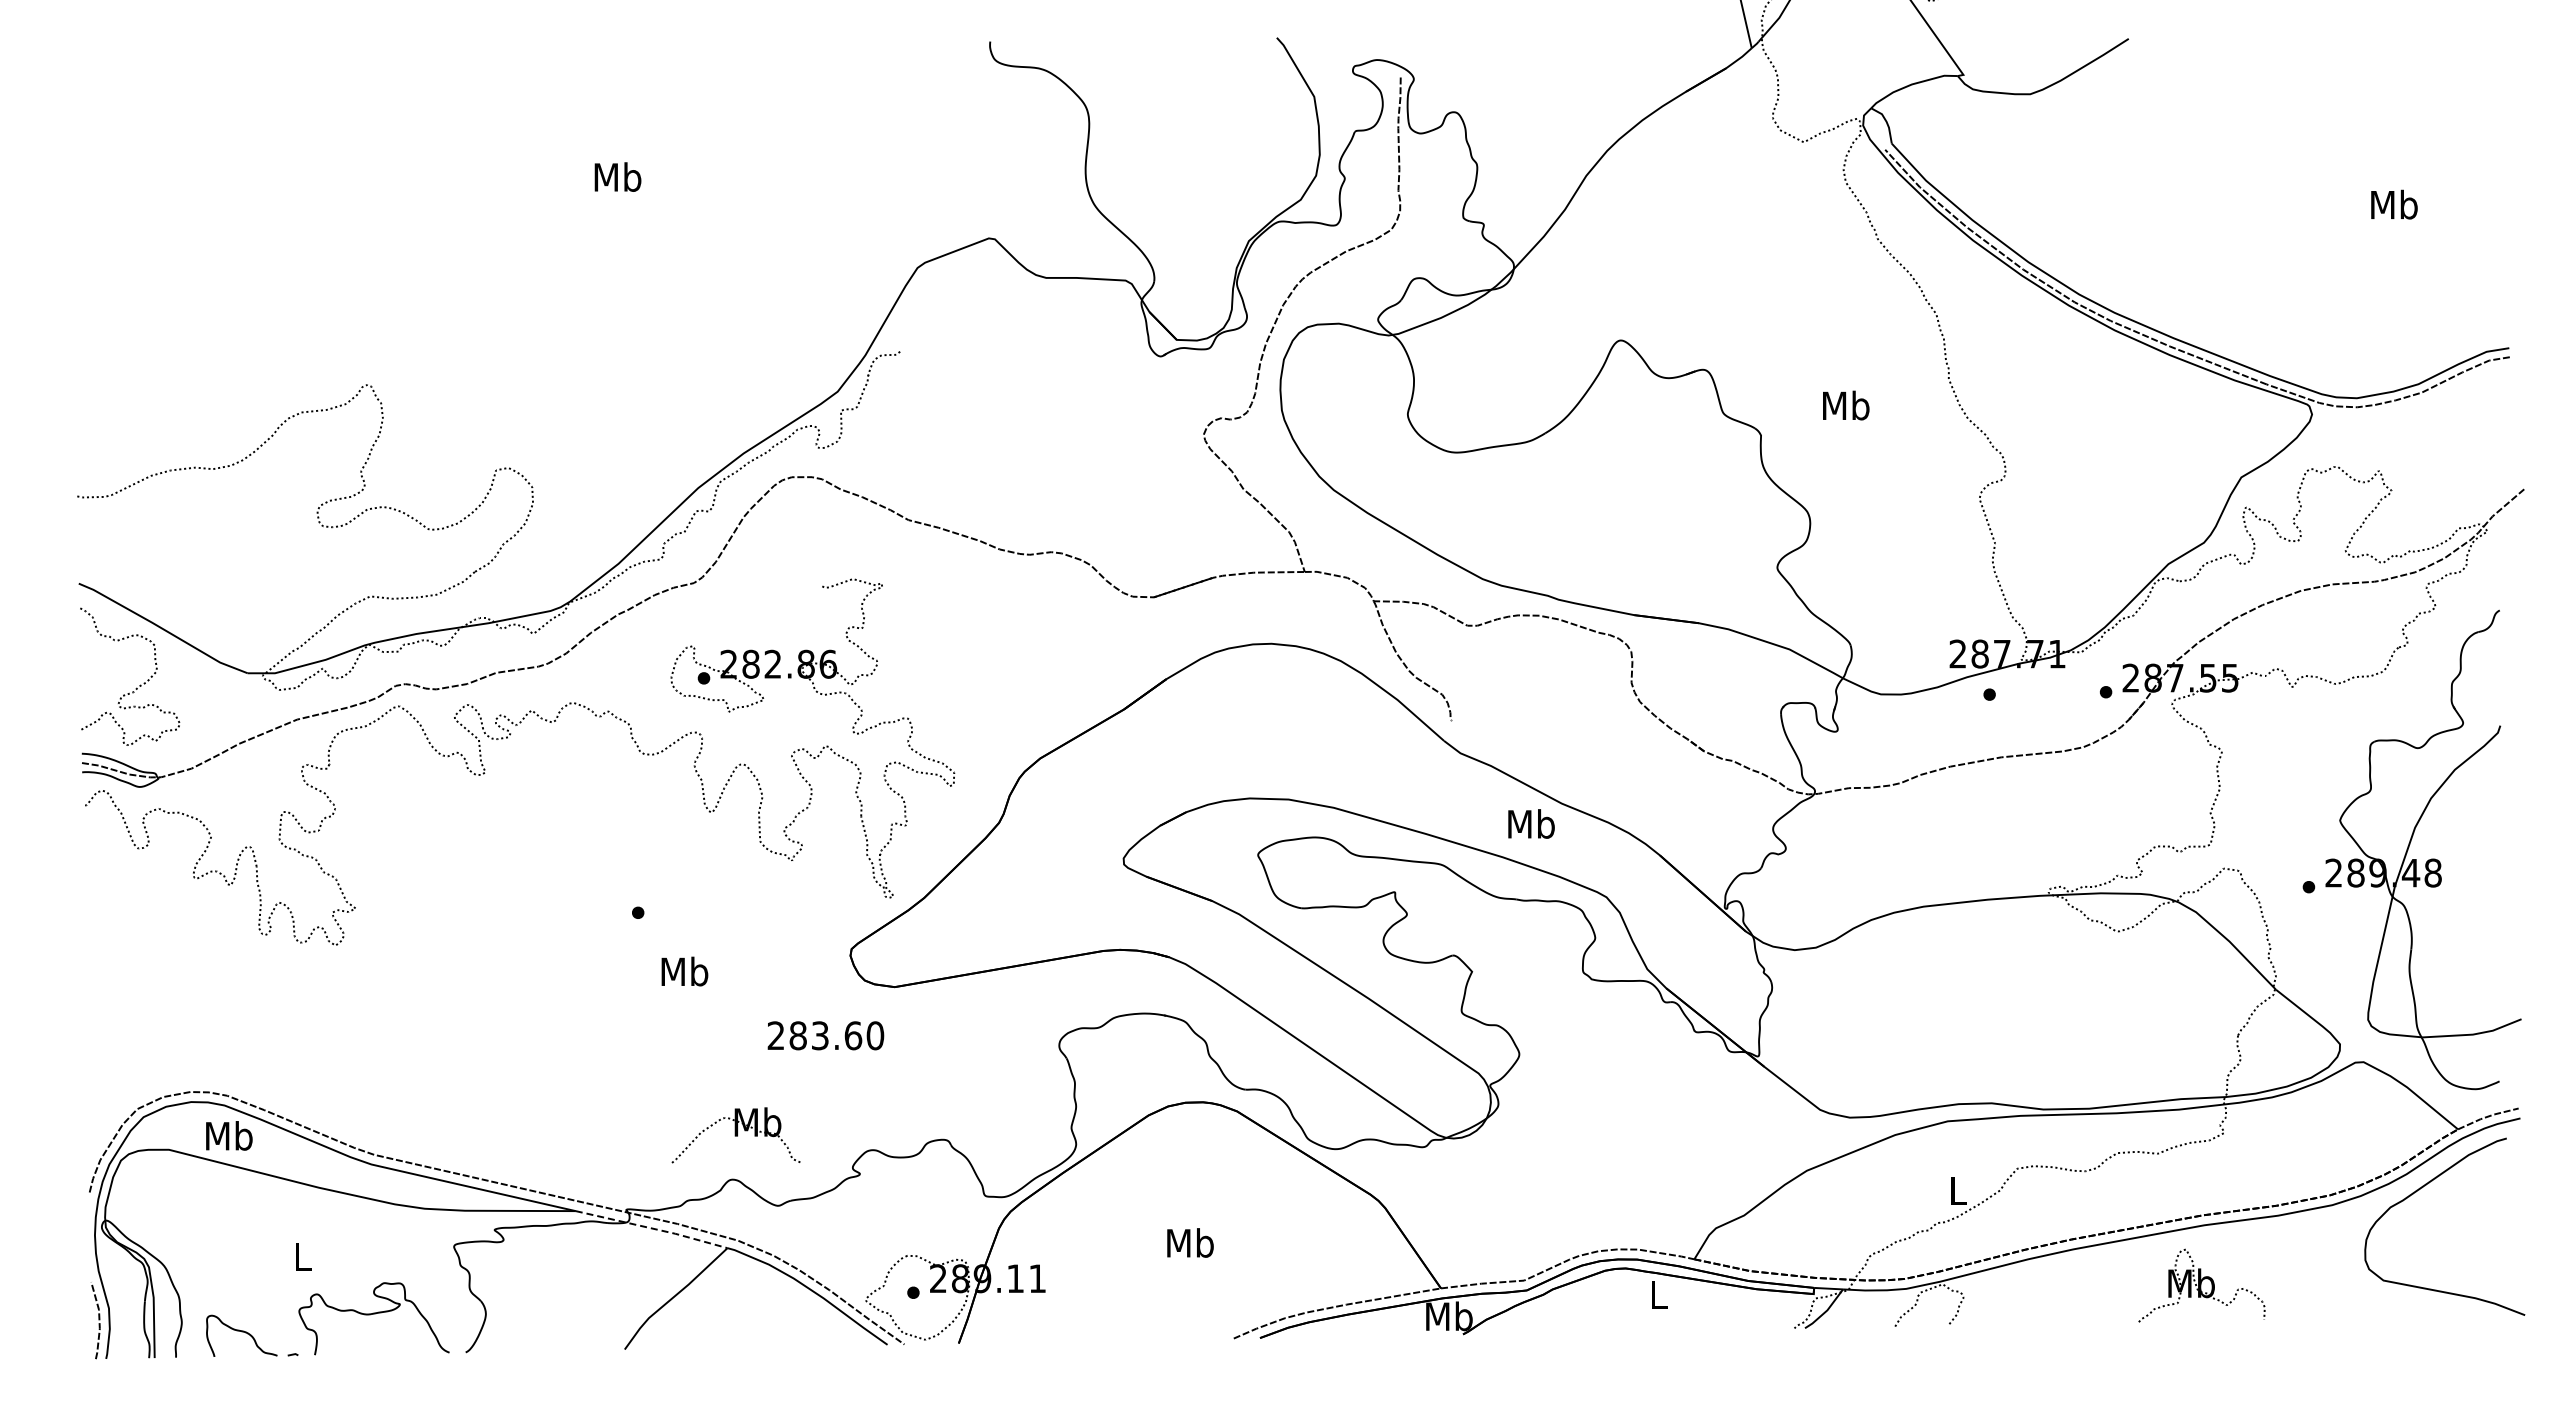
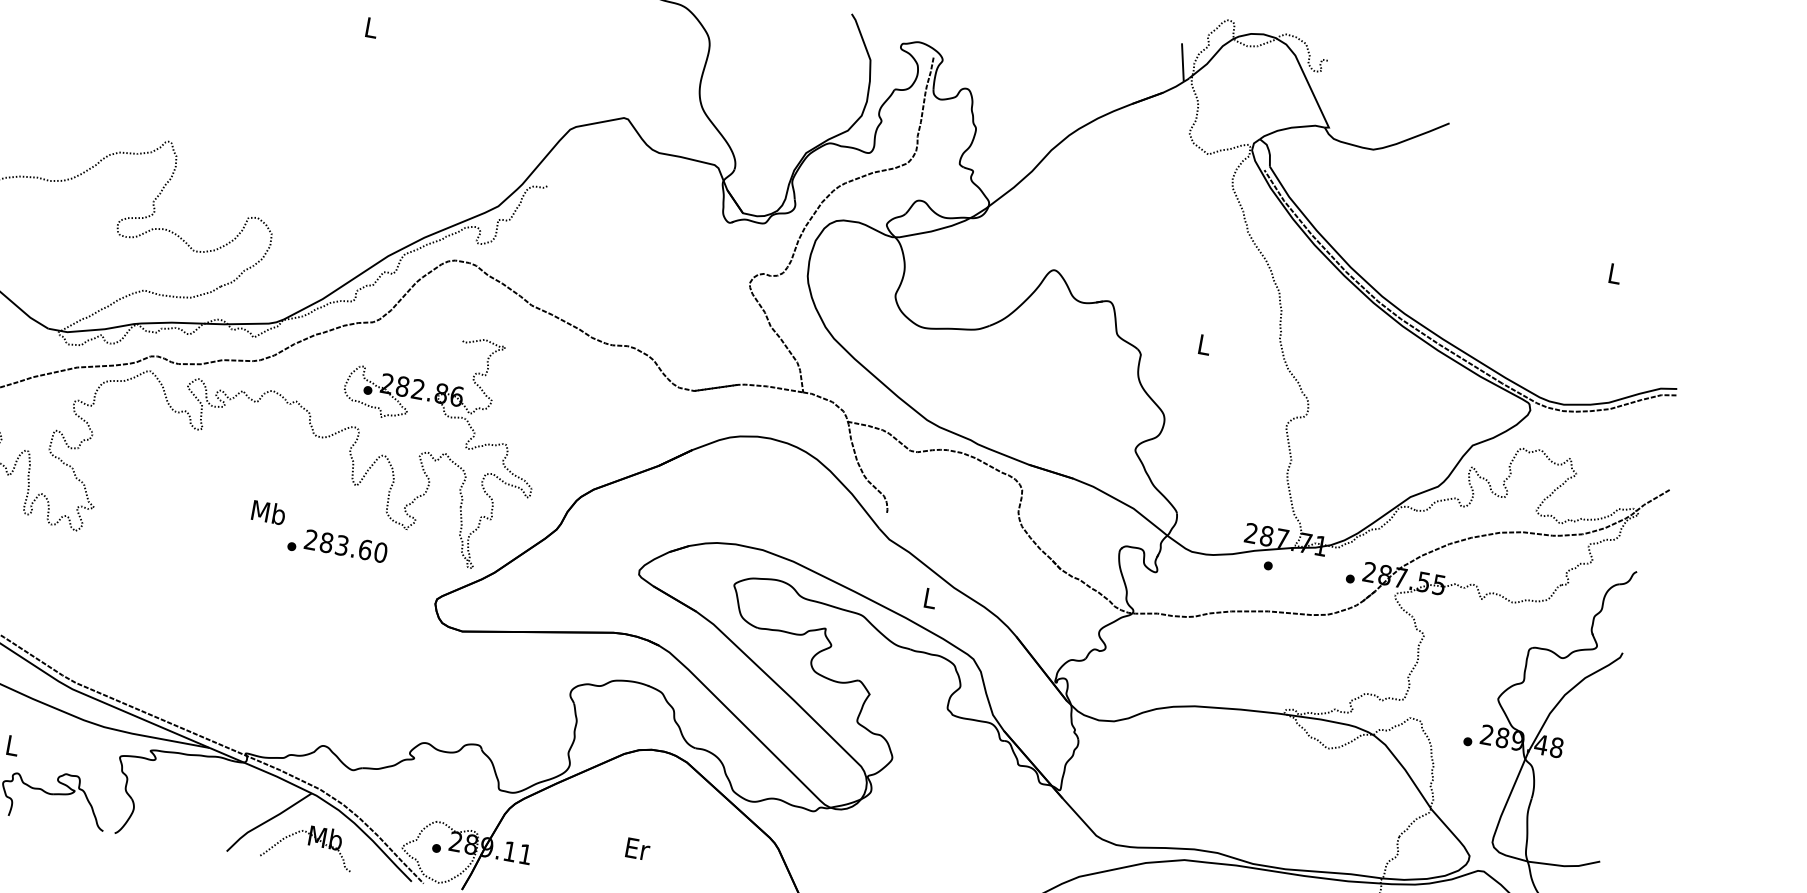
text: (617, 176) -> (371, 27), Mb -> L
text: (2394, 204) -> (1614, 273), Mb -> L
text: (1846, 405) -> (1204, 344), Mb -> L
text: (1531, 823) -> (930, 597), Mb -> L
text: (684, 971) -> (268, 512), moved
text: (825, 1035) -> (345, 546), moved
part: (735, 1135) -> (308, 844), moved
line: (653, 1228) -> (262, 770), dashed -> solid
text: (1190, 1242) -> (637, 848), Mb -> Er

